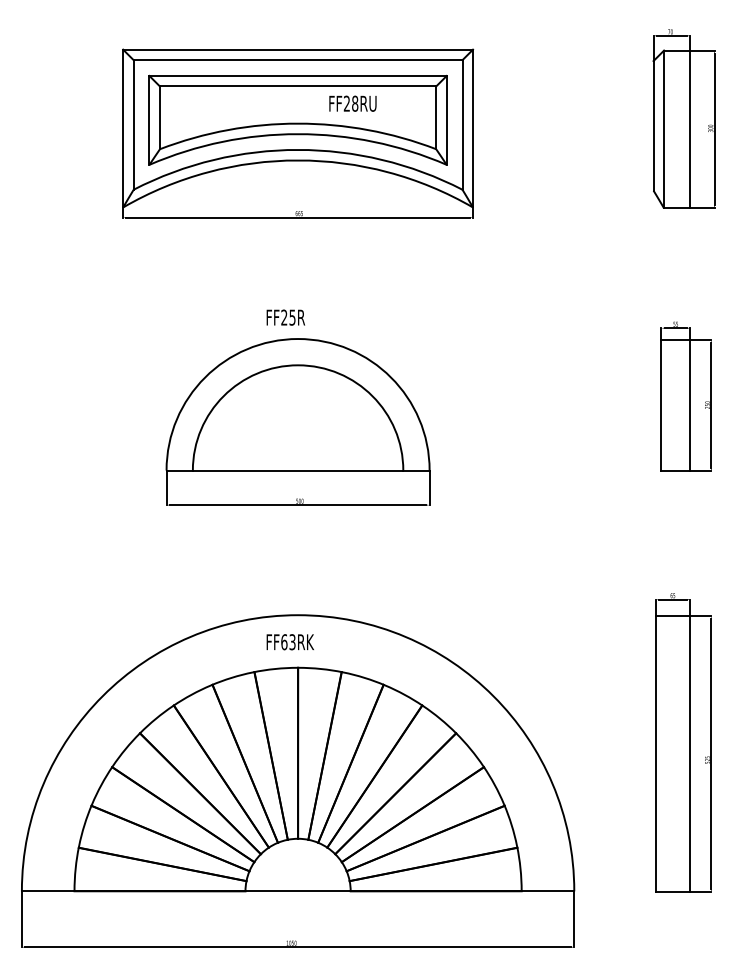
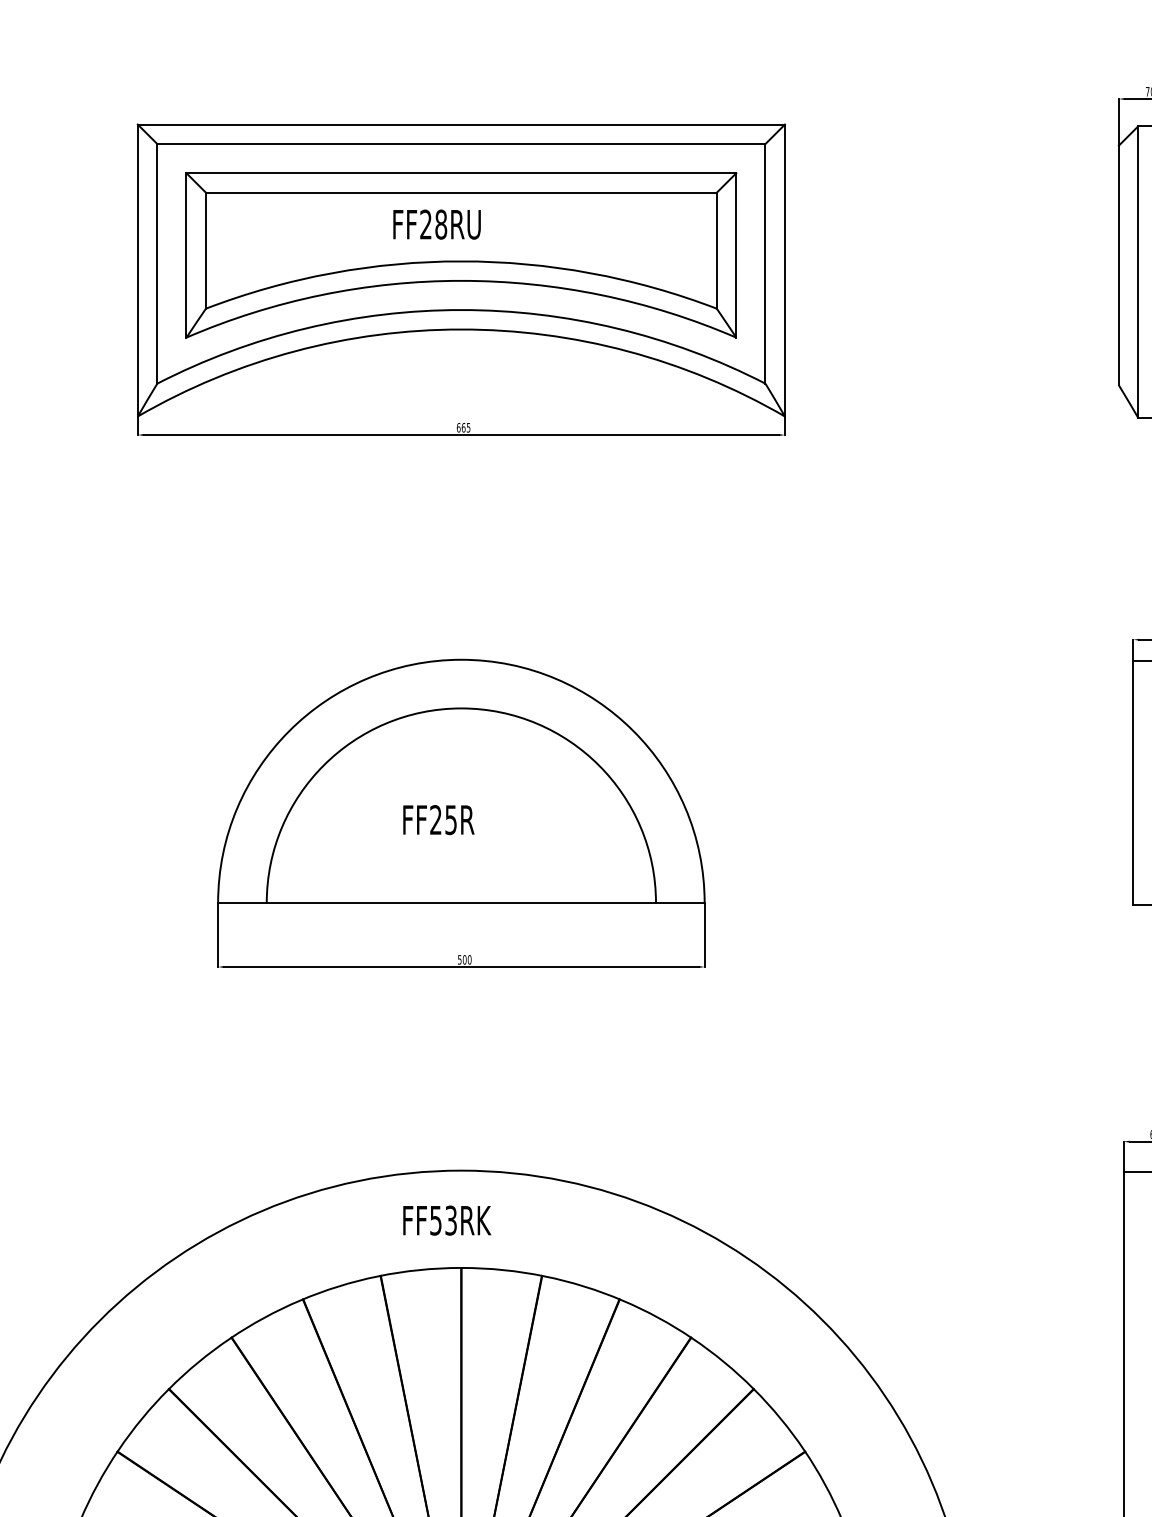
text: (352, 103) -> (436, 224), moved
text: (285, 317) -> (438, 819), moved
text: (284, 642) -> (436, 1221), FF63RK -> FF53RK

